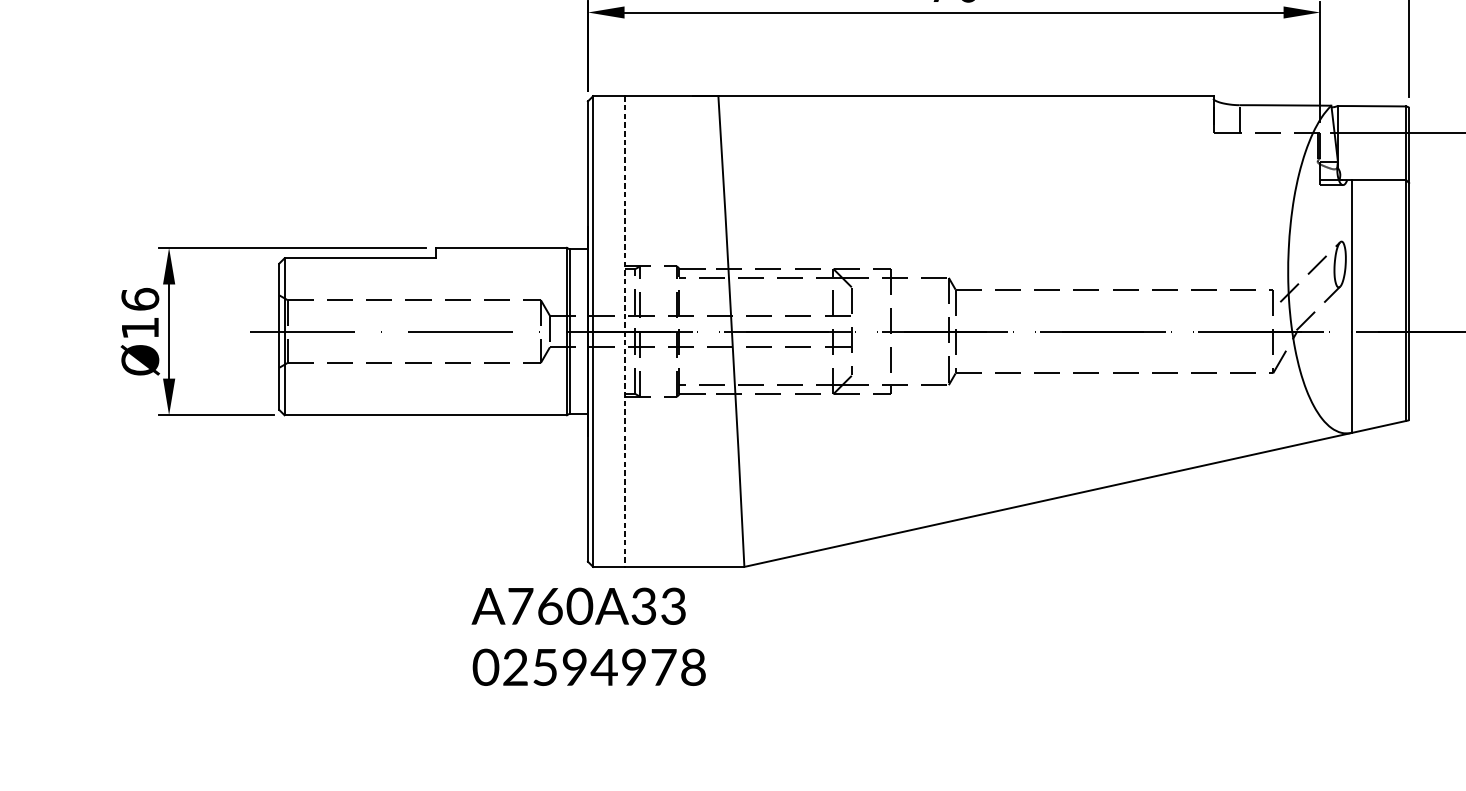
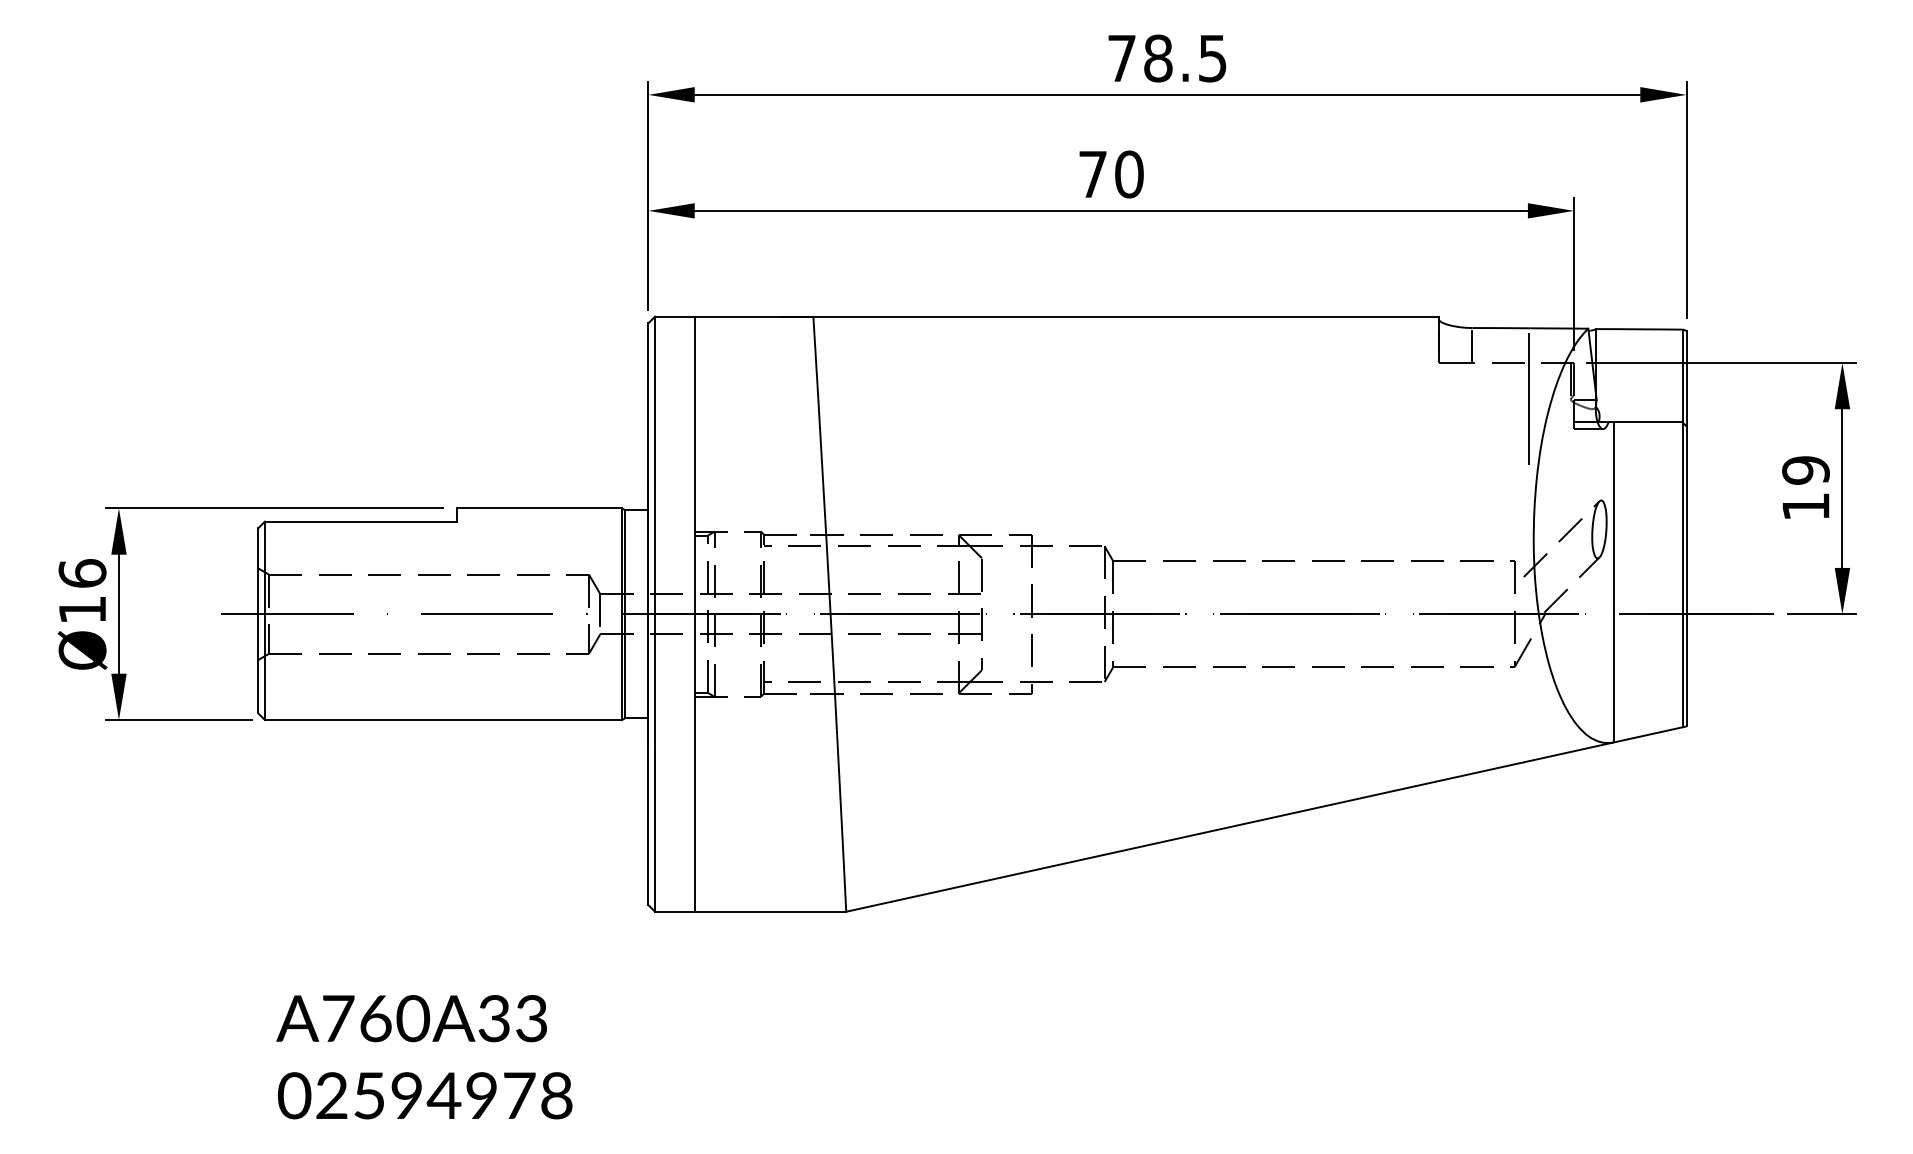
line: (1284, 153) -> (1529, 389), added
line: (624, 331) -> (694, 614), dashed -> solid
text: (588, 637) -> (424, 1057), moved

